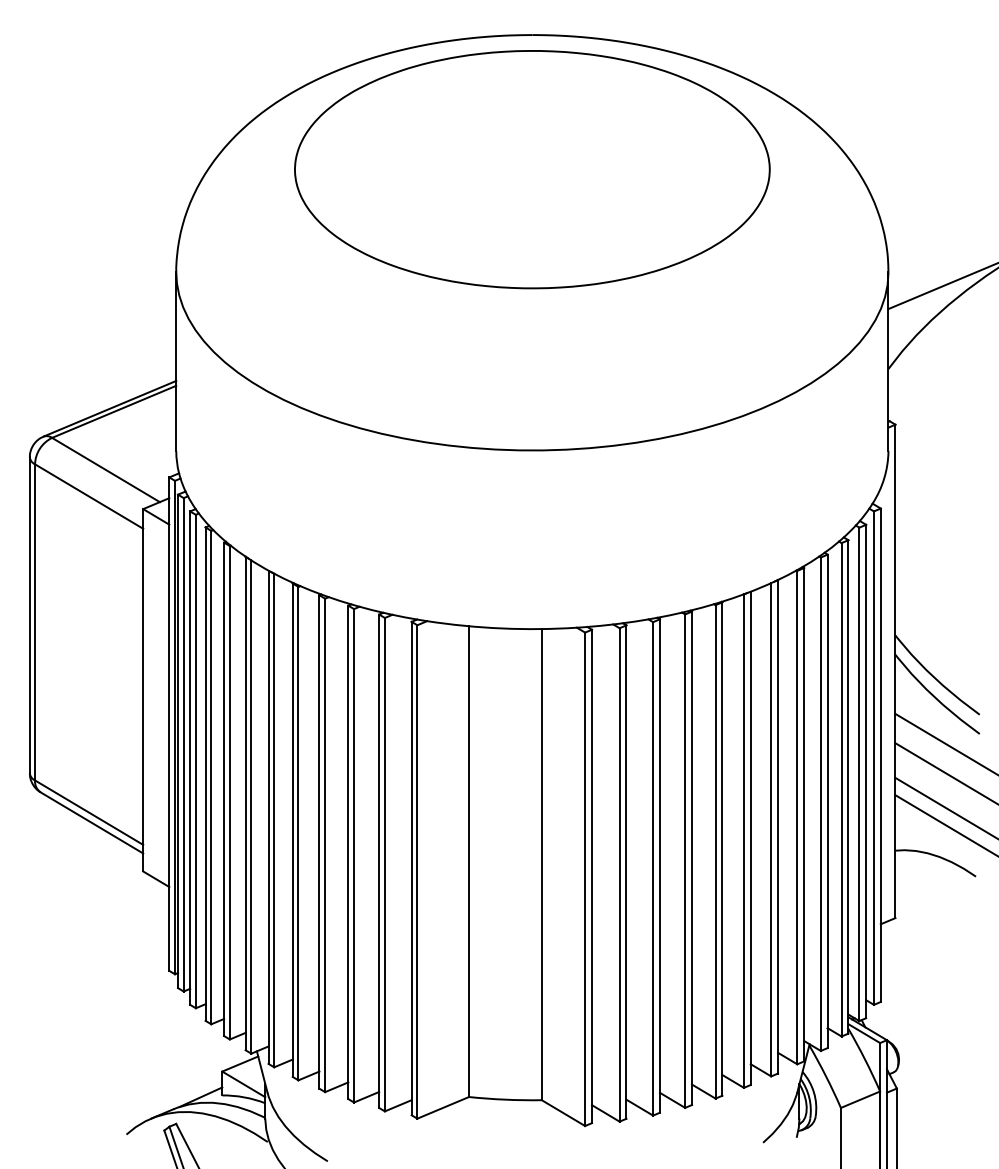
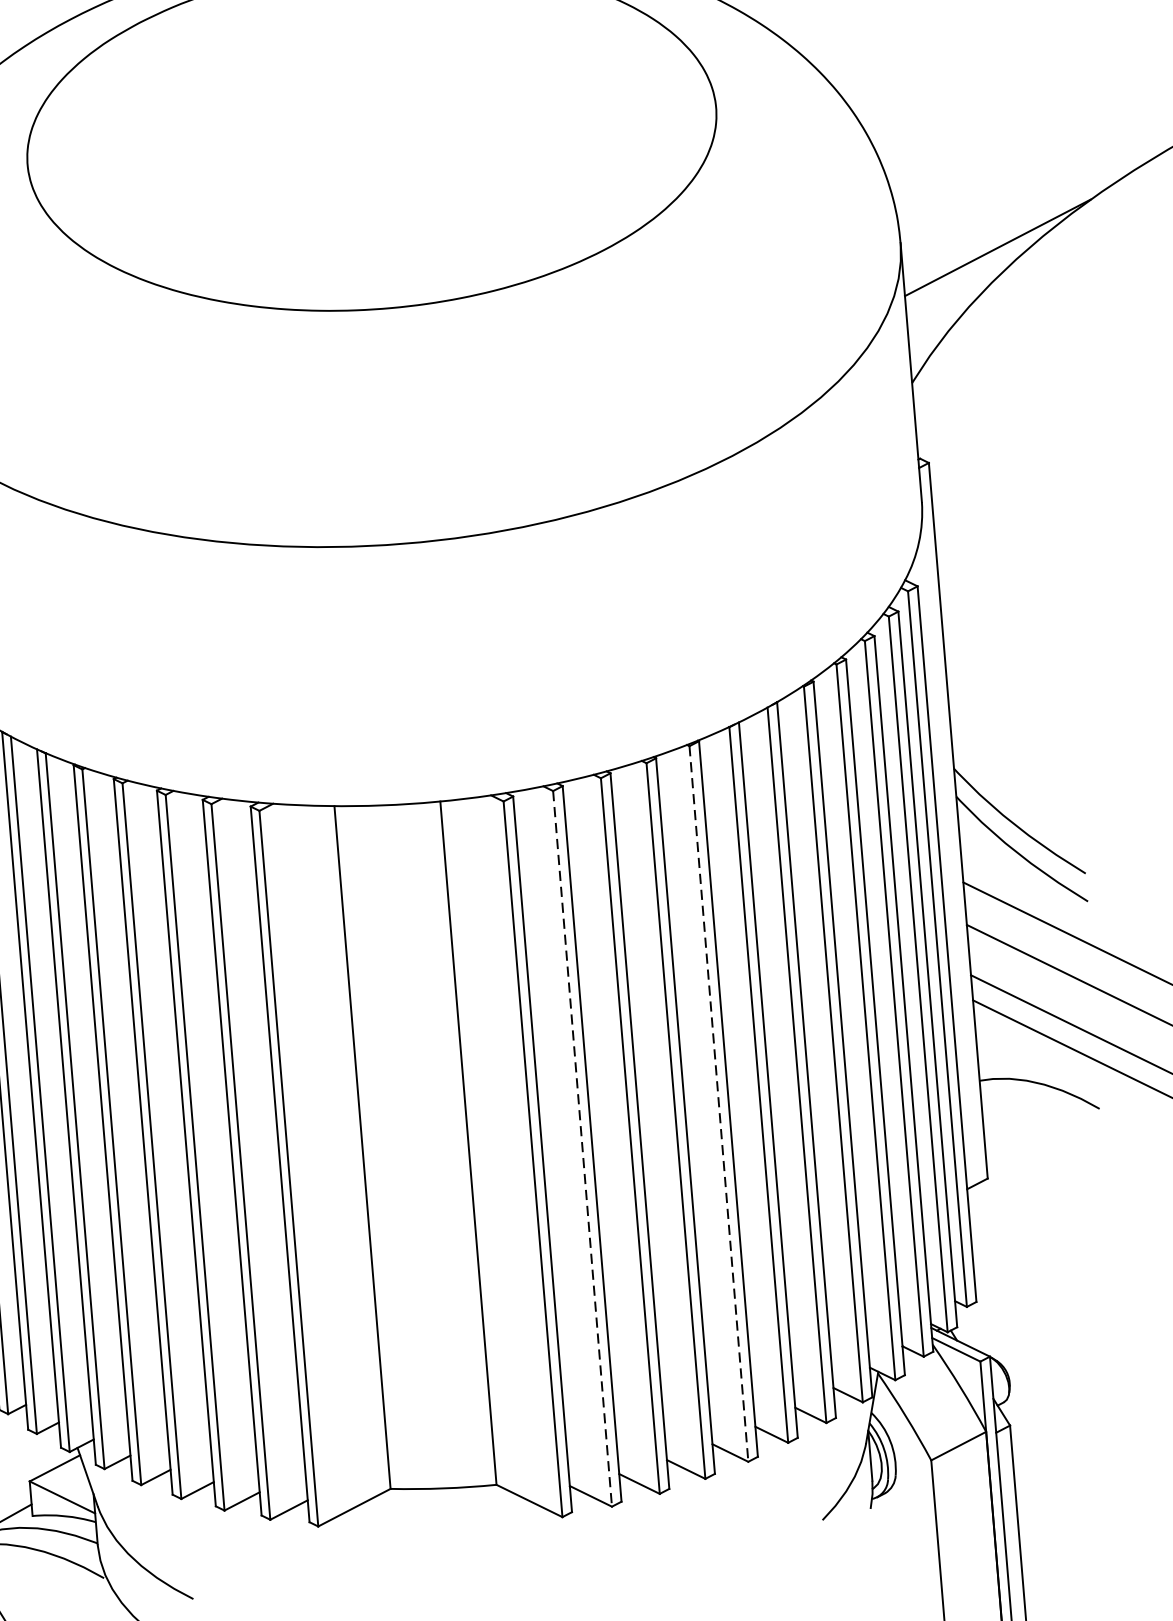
line: (715, 851) -> (718, 1103), solid -> dashed
line: (619, 874) -> (582, 1148), solid -> dashed

